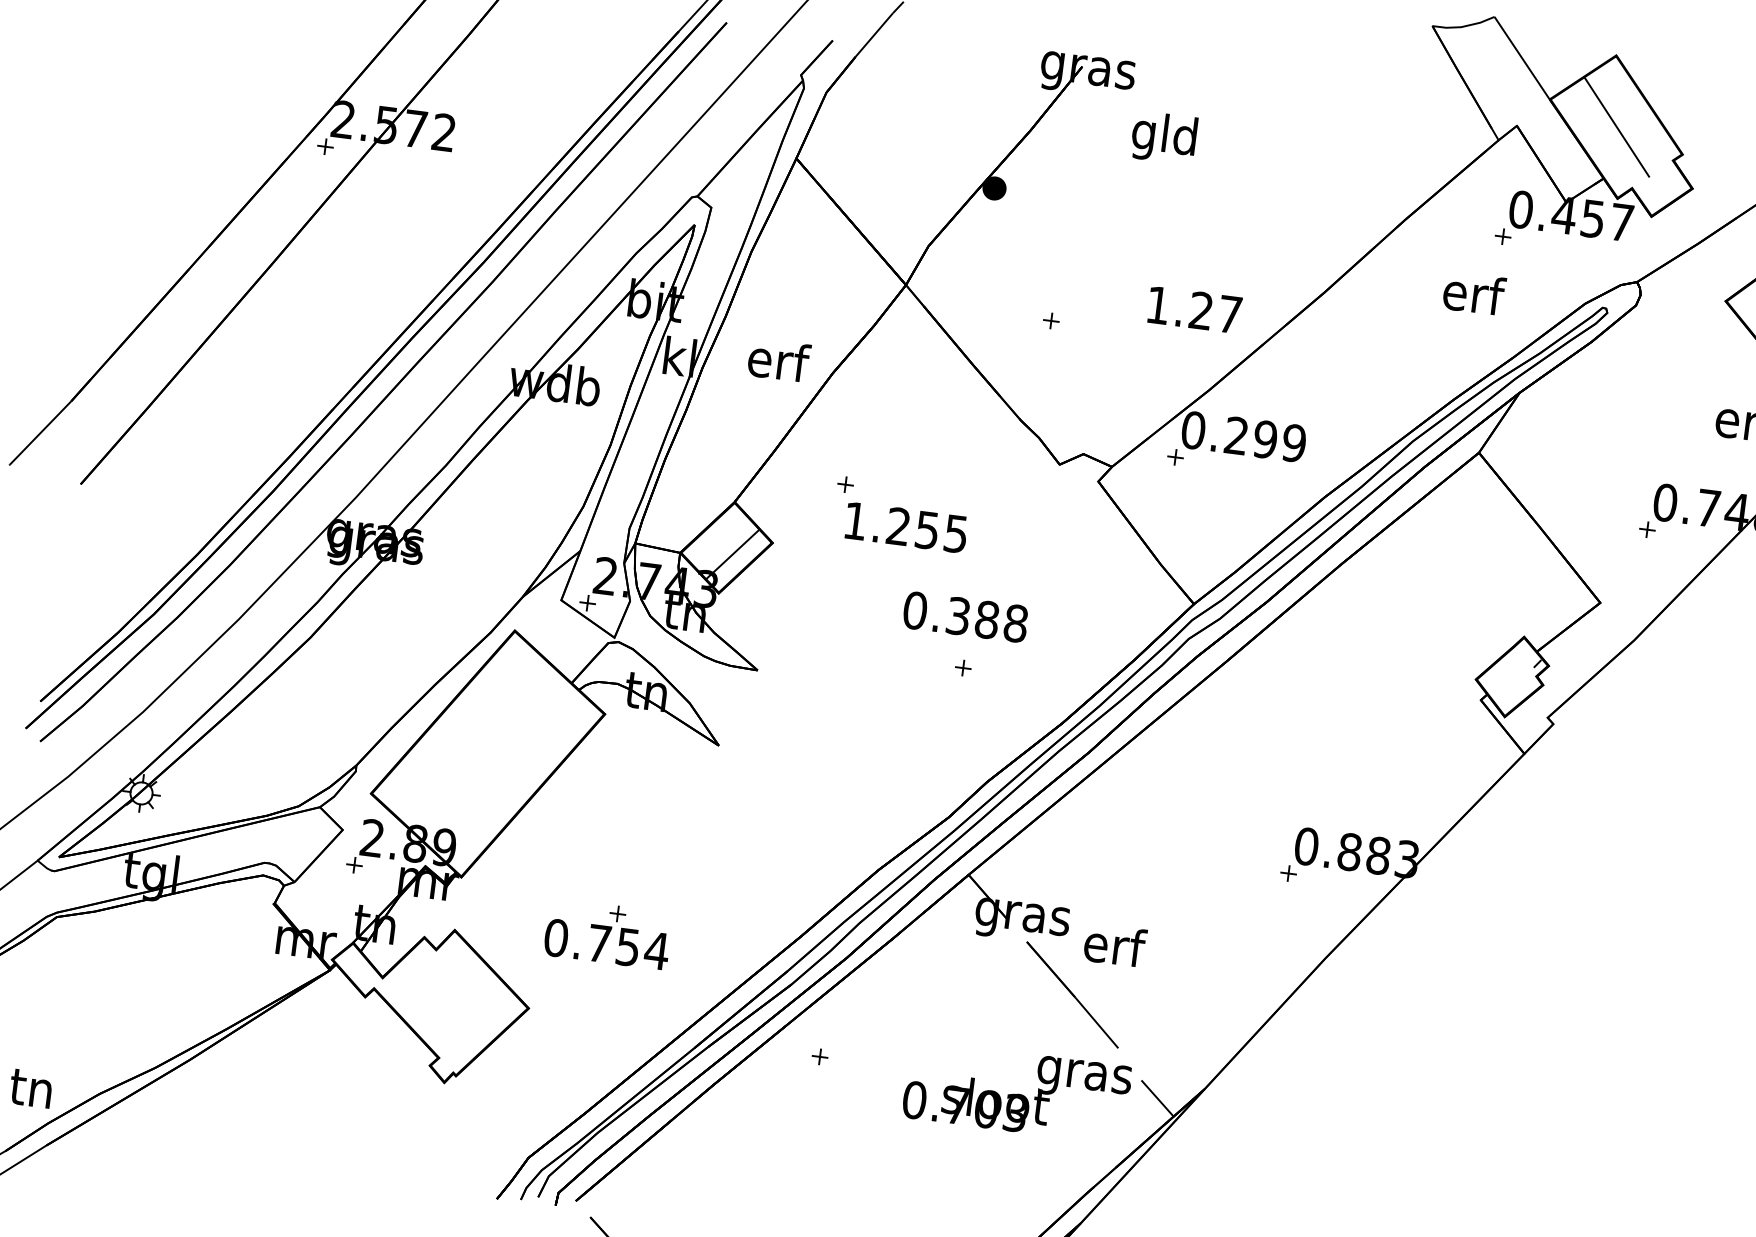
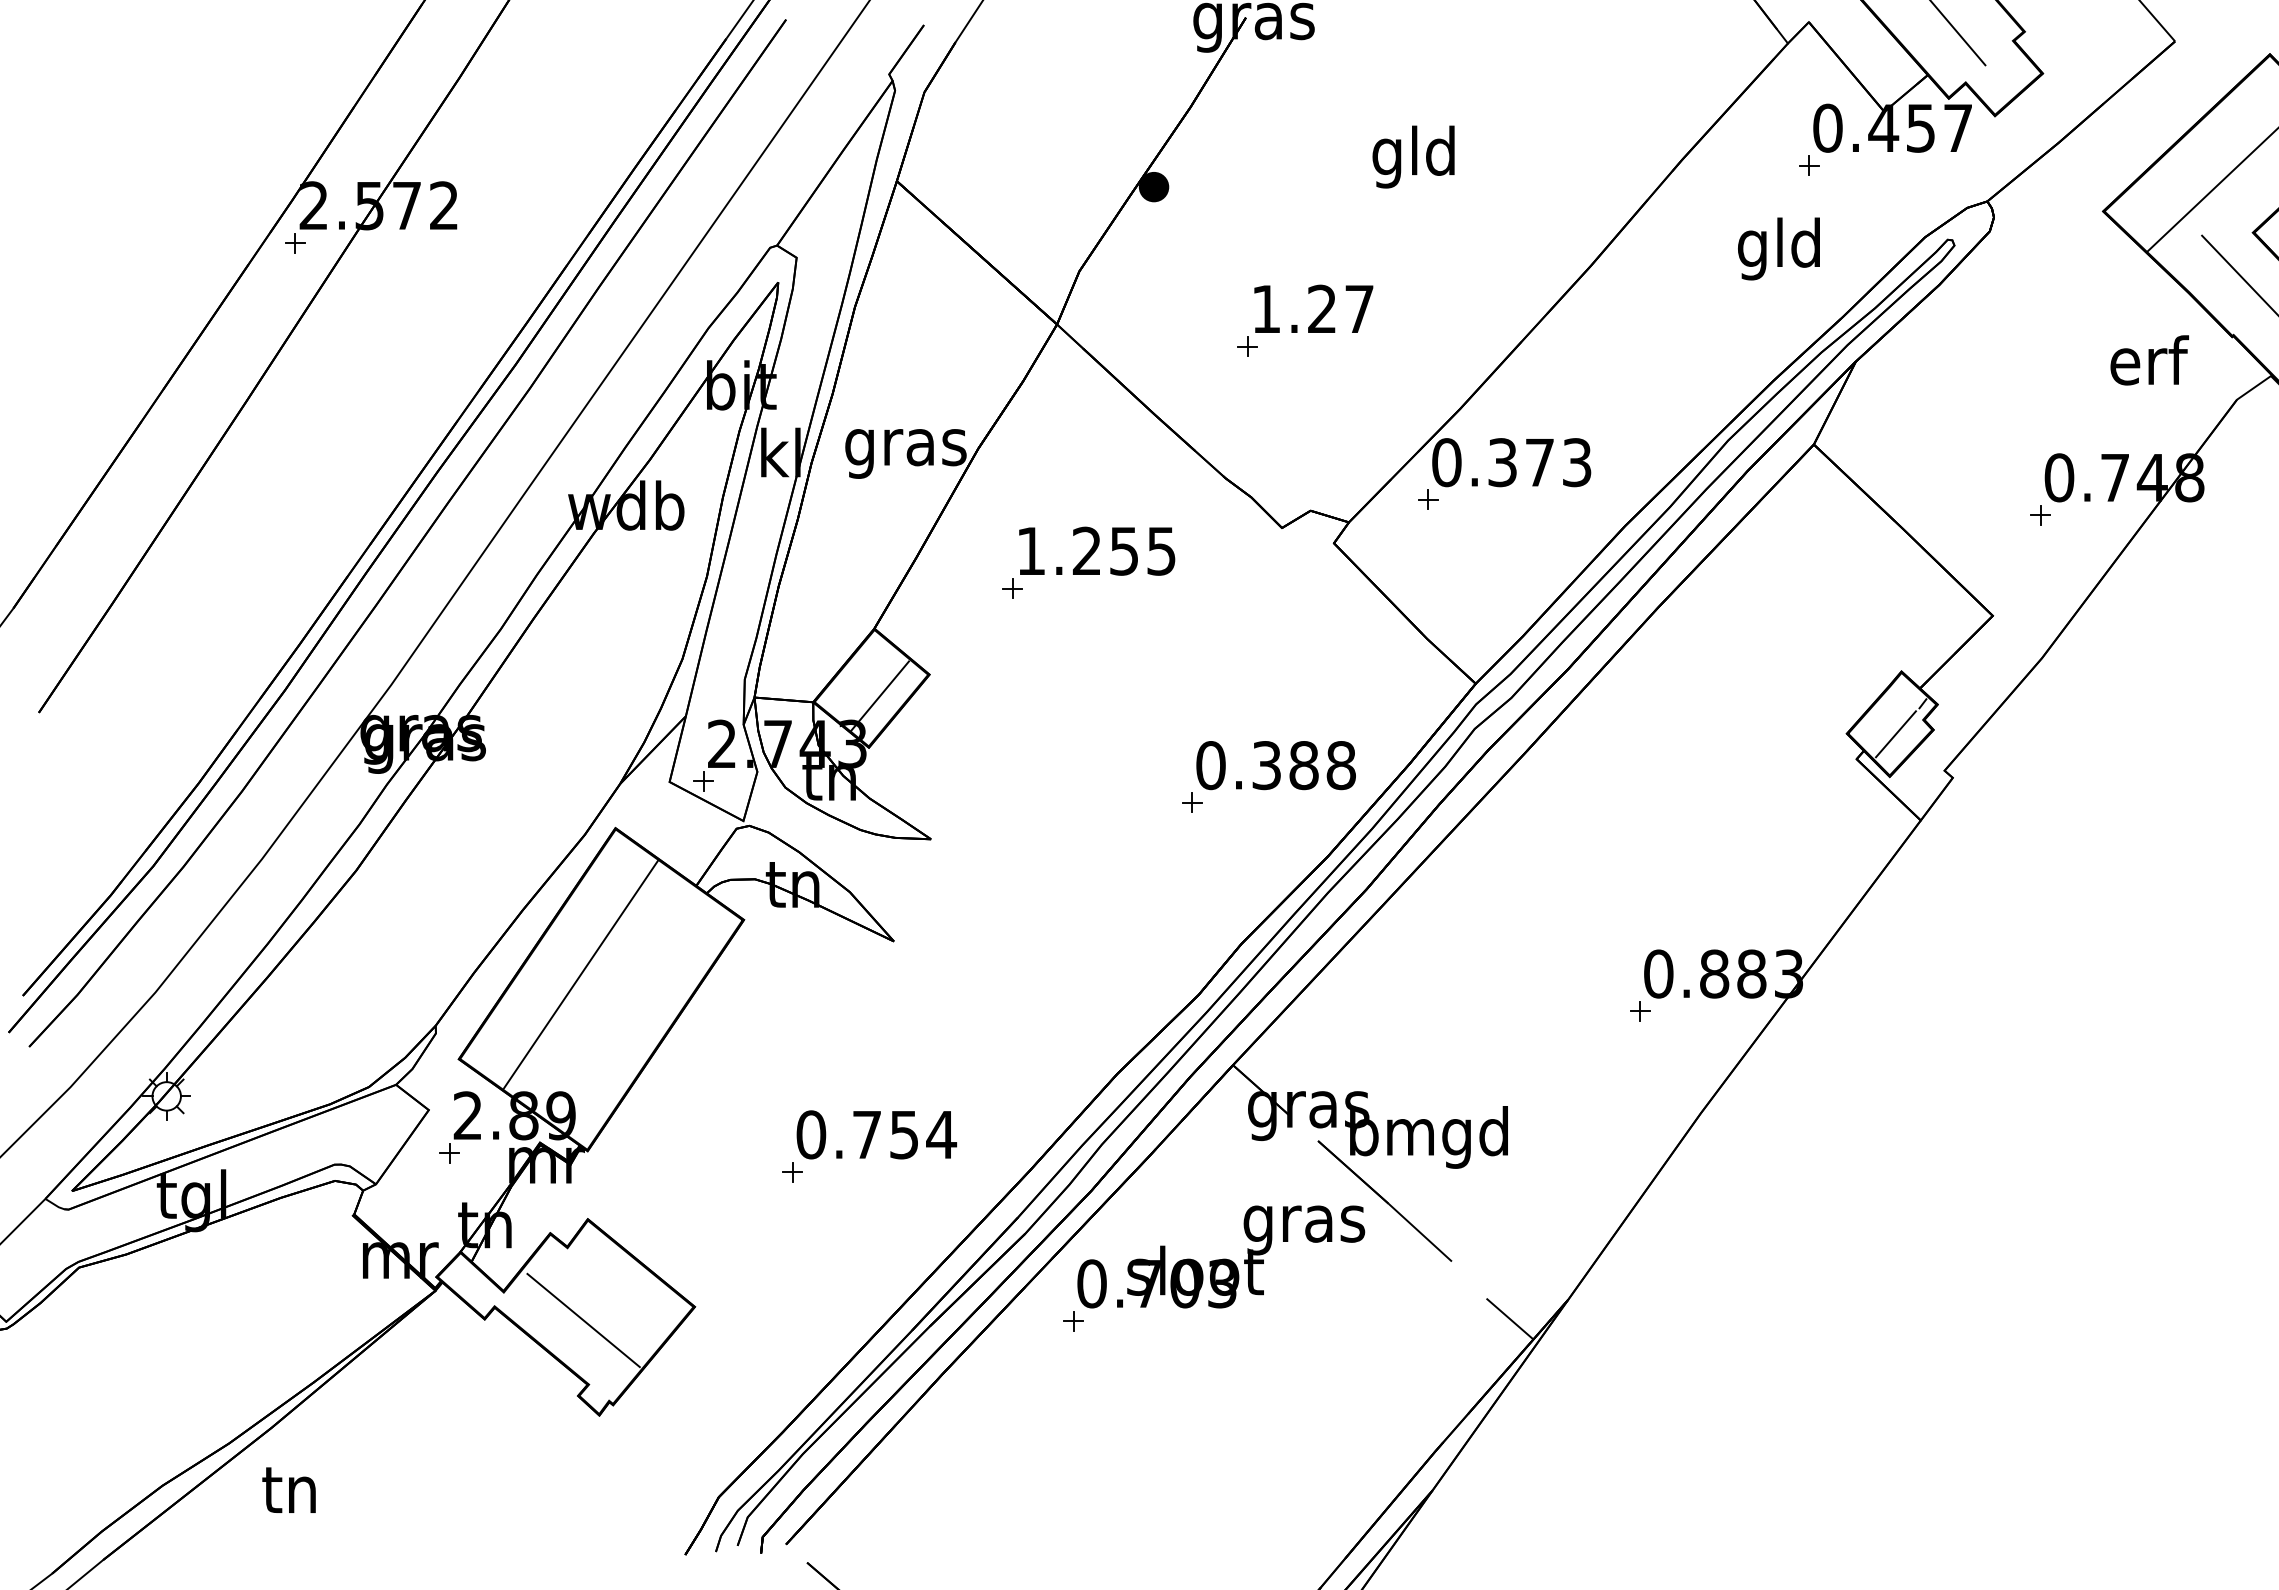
text: (1164, 137) -> (1413, 156), moved
text: (1471, 297) -> (1779, 248), erf -> gld
text: (1194, 309) -> (1313, 308), moved
text: (776, 365) -> (905, 447), erf -> gras
text: (1265, 439) -> (1539, 462), 0.299 -> 0.373
text: (906, 527) -> (1097, 550), moved
text: (965, 617) -> (1275, 765), moved
line: (1513, 684) -> (1895, 734), added
line: (473, 740) -> (580, 974), added
text: (606, 944) -> (876, 1134), moved
text: (1112, 950) -> (1428, 1137), erf -> bmgd
line: (441, 1007) -> (583, 1320), added
text: (30, 1088) -> (288, 1489), moved
text: (1017, 1091) -> (1221, 1256), moved

